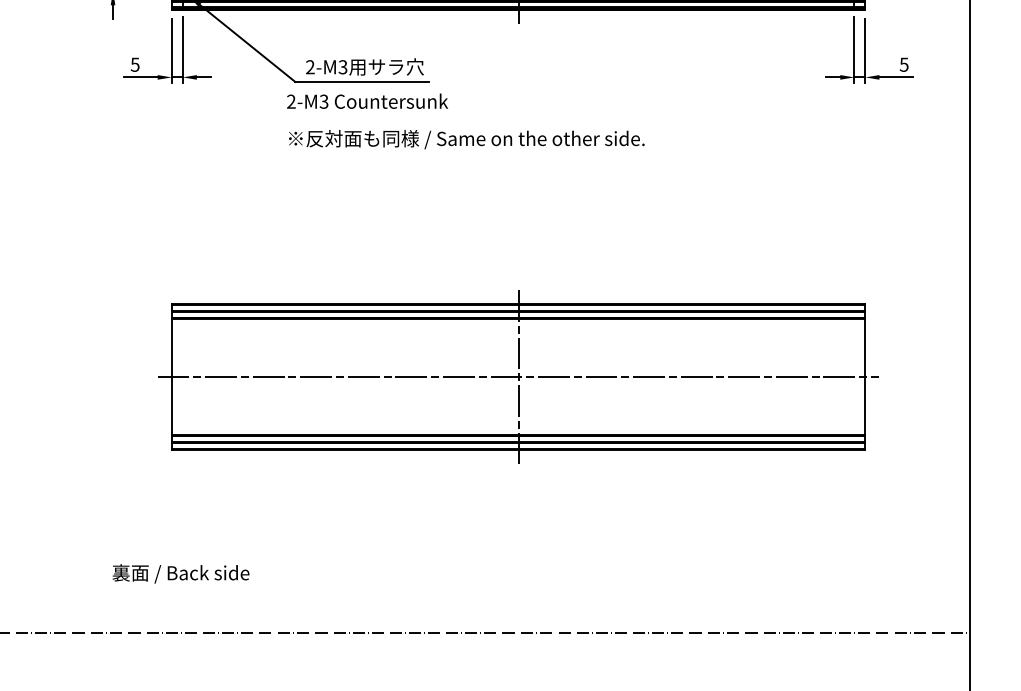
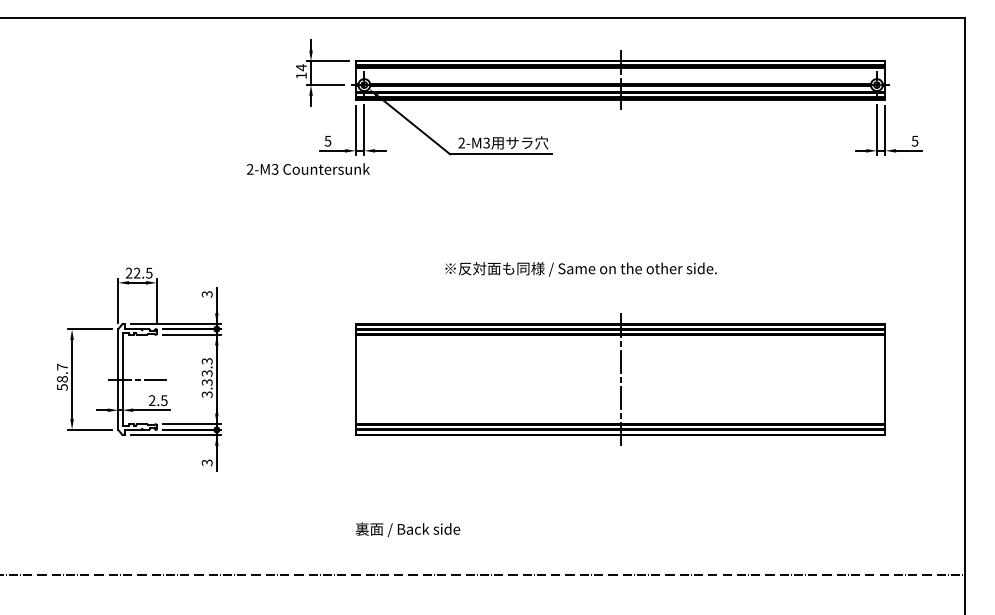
text: (367, 100) -> (308, 168), moved
text: (465, 139) -> (580, 269), moved
line: (518, 376) -> (620, 379), removed
text: (180, 573) -> (407, 529), moved

